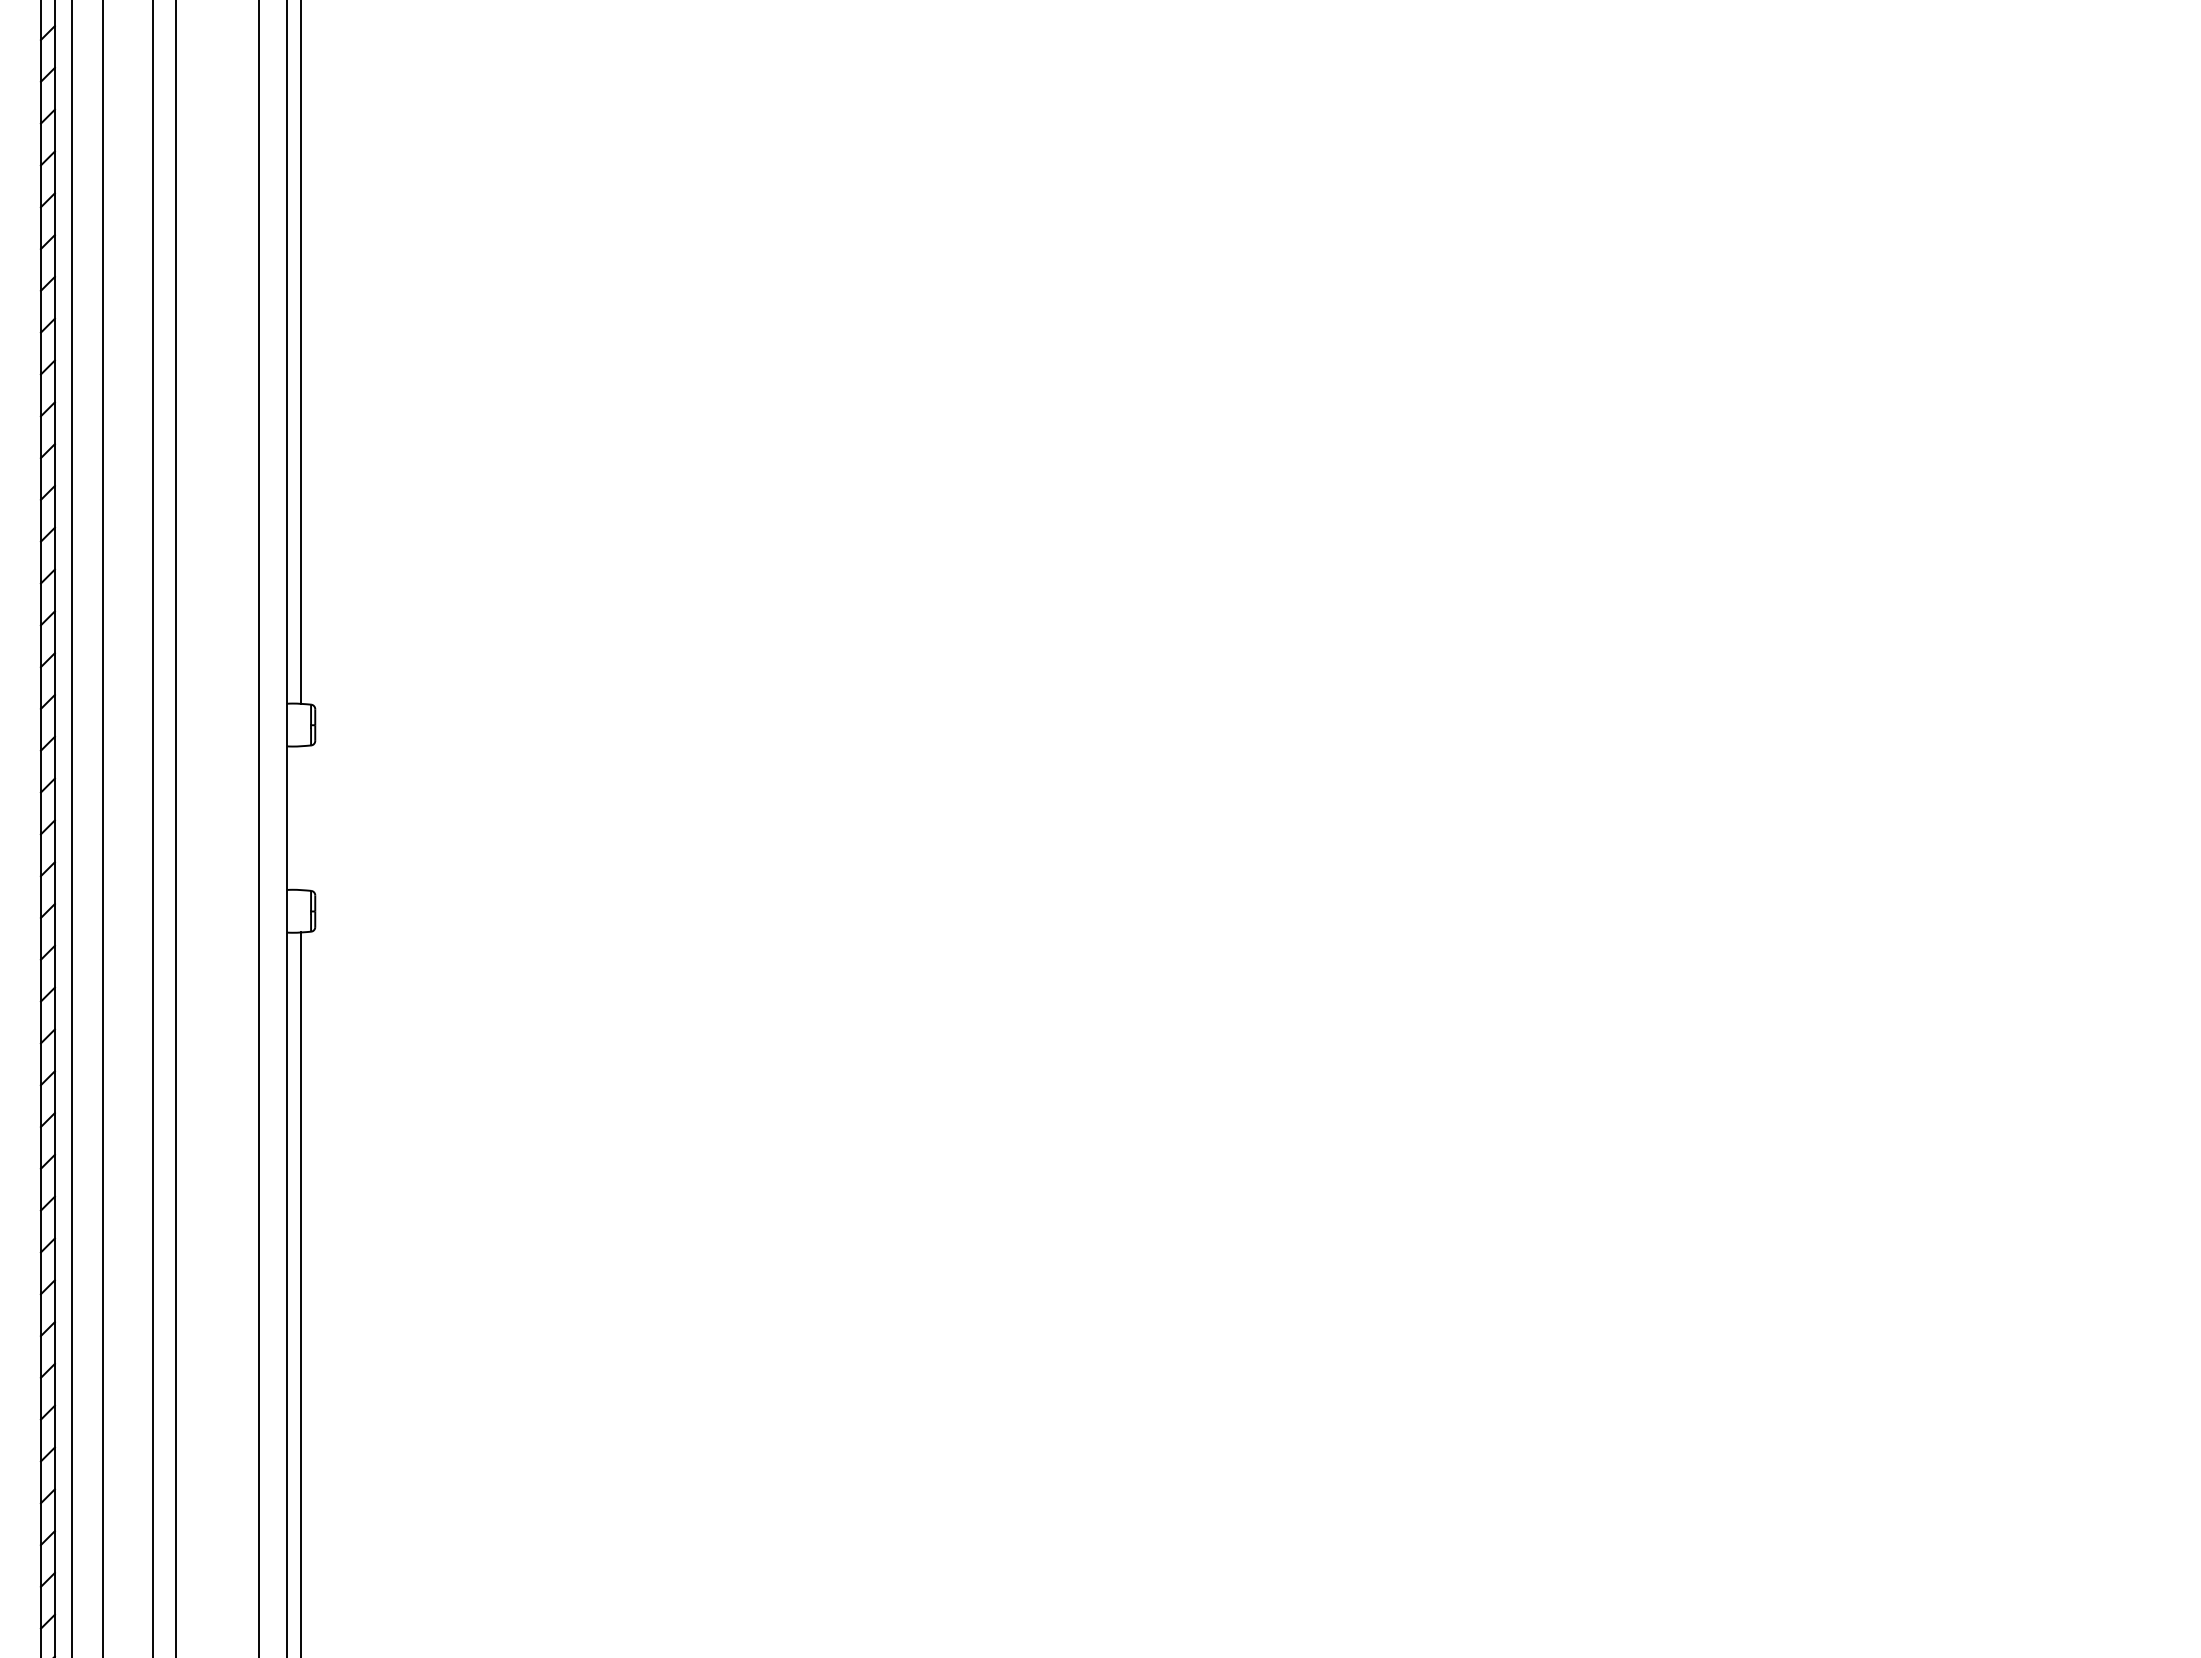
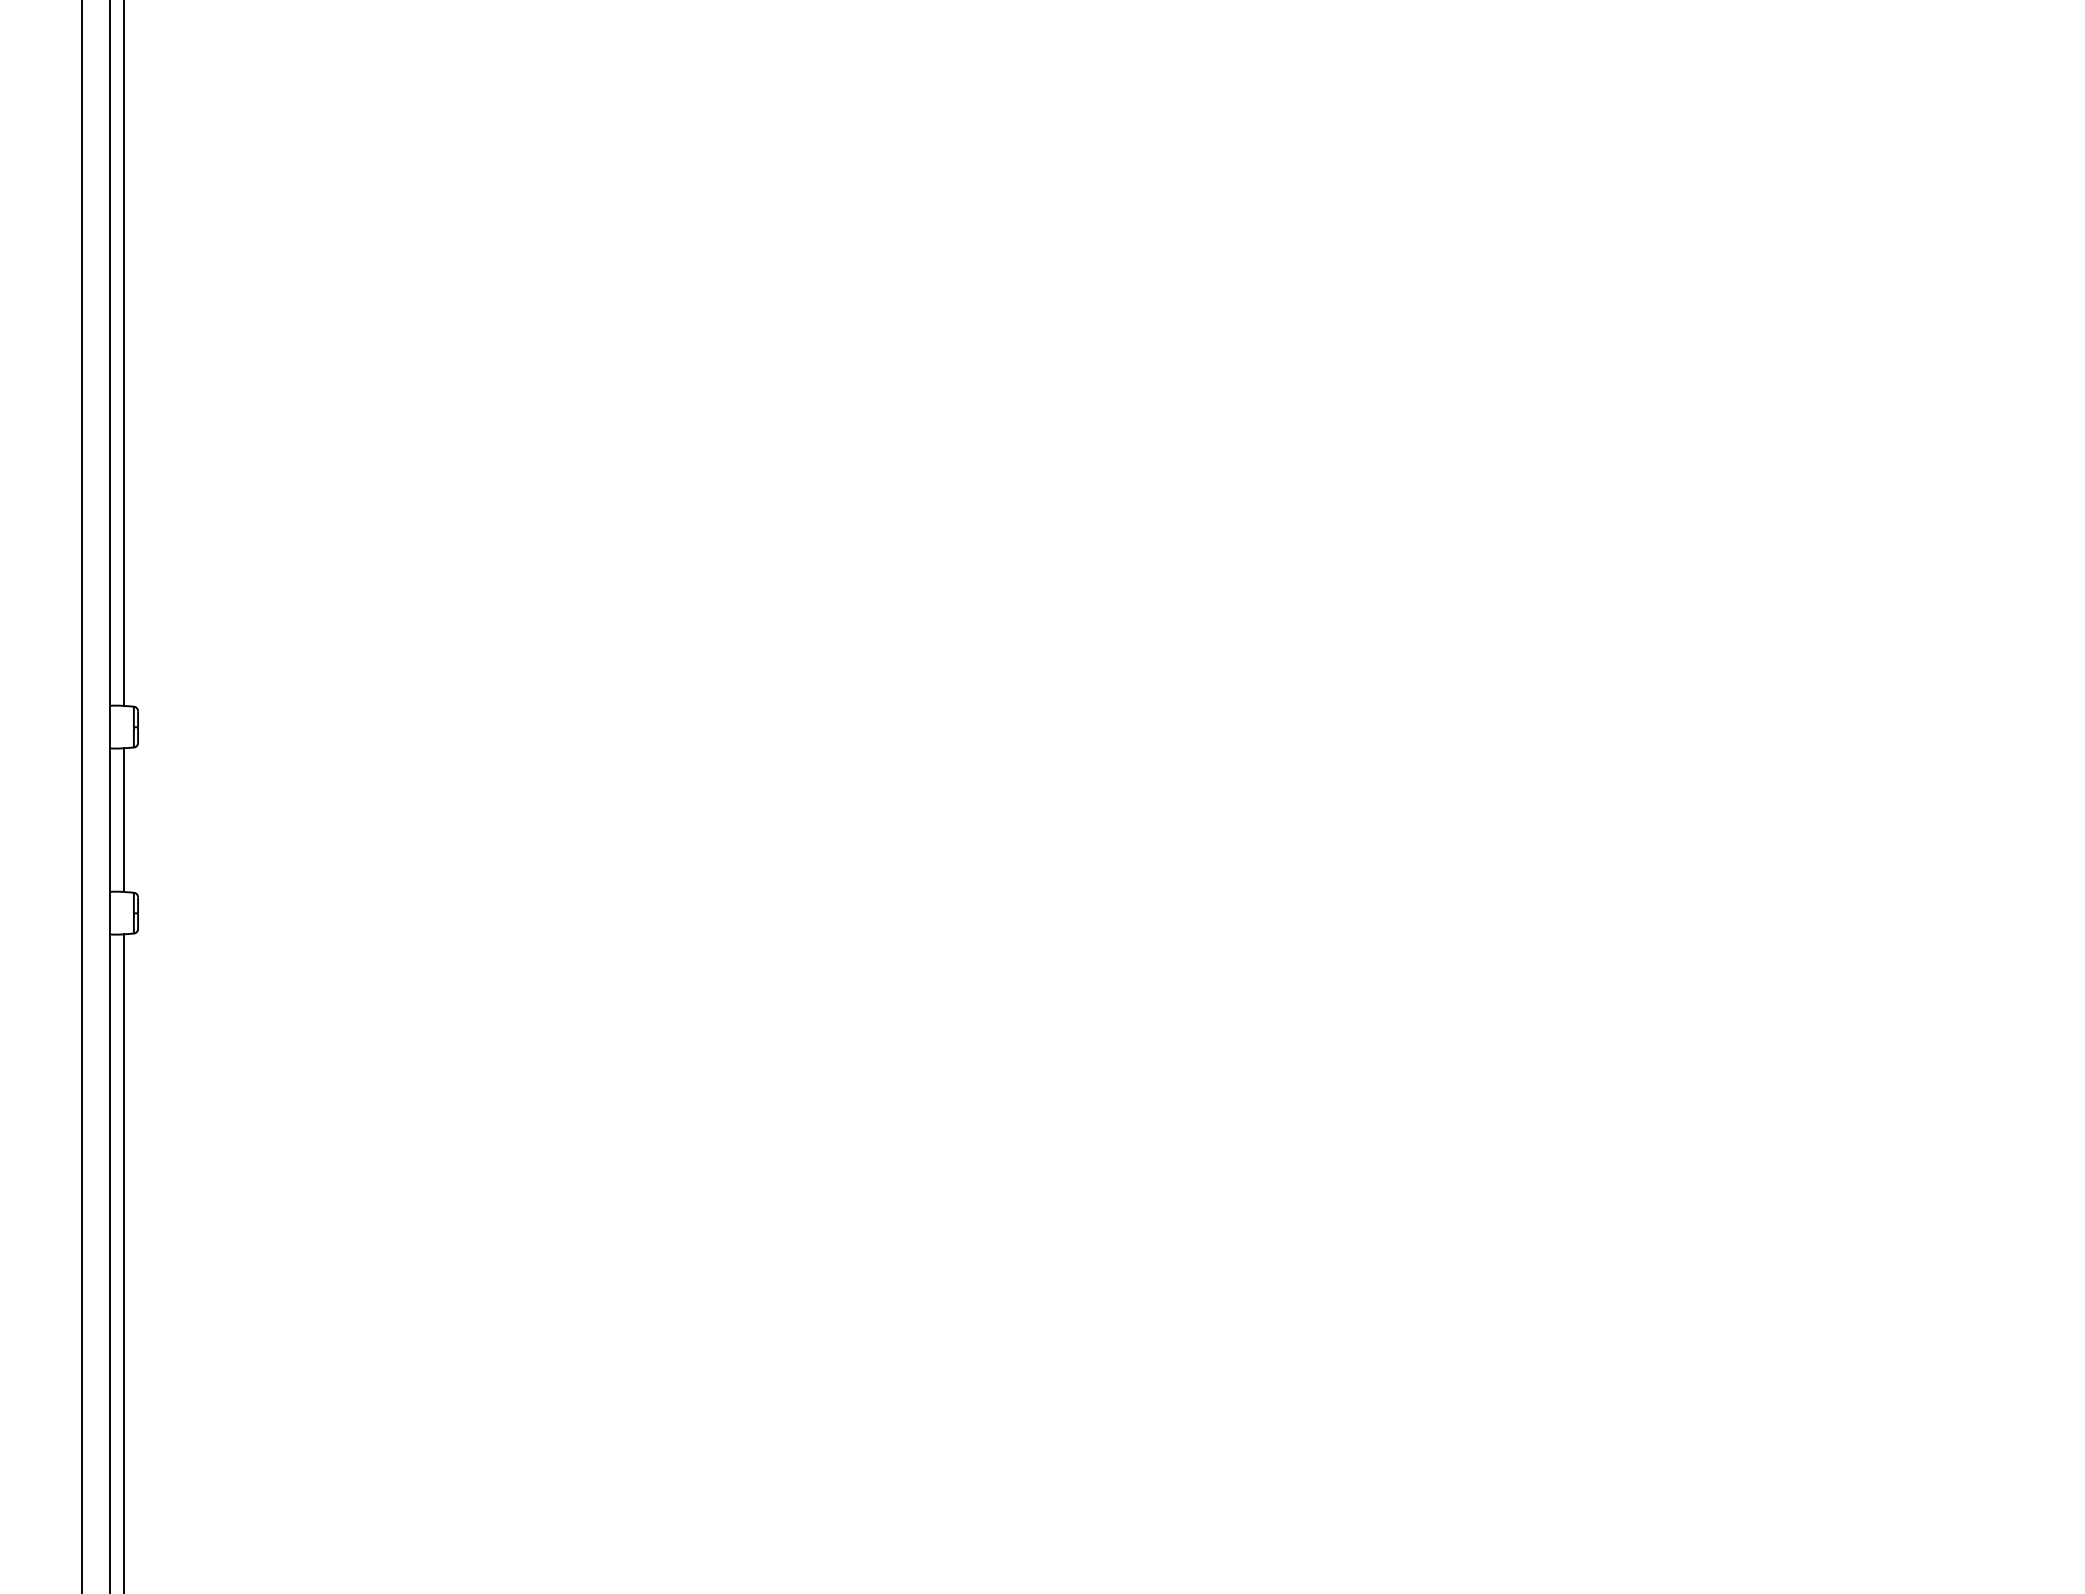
line: (301, 818) -> (124, 820), added

